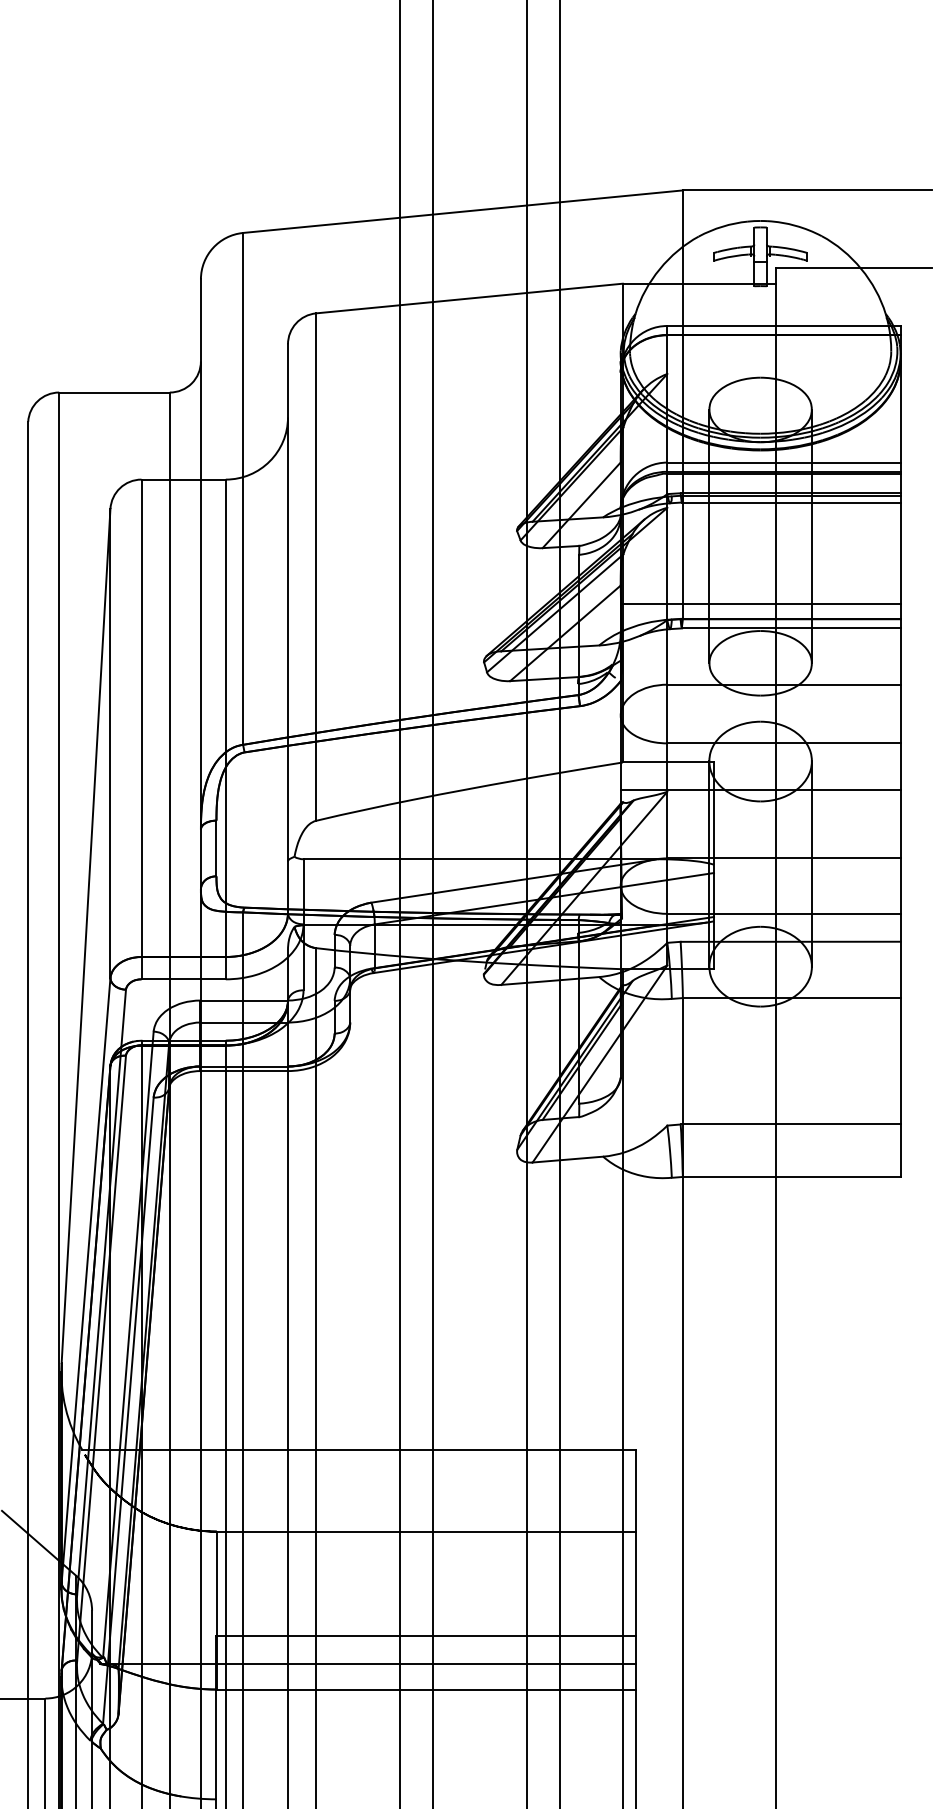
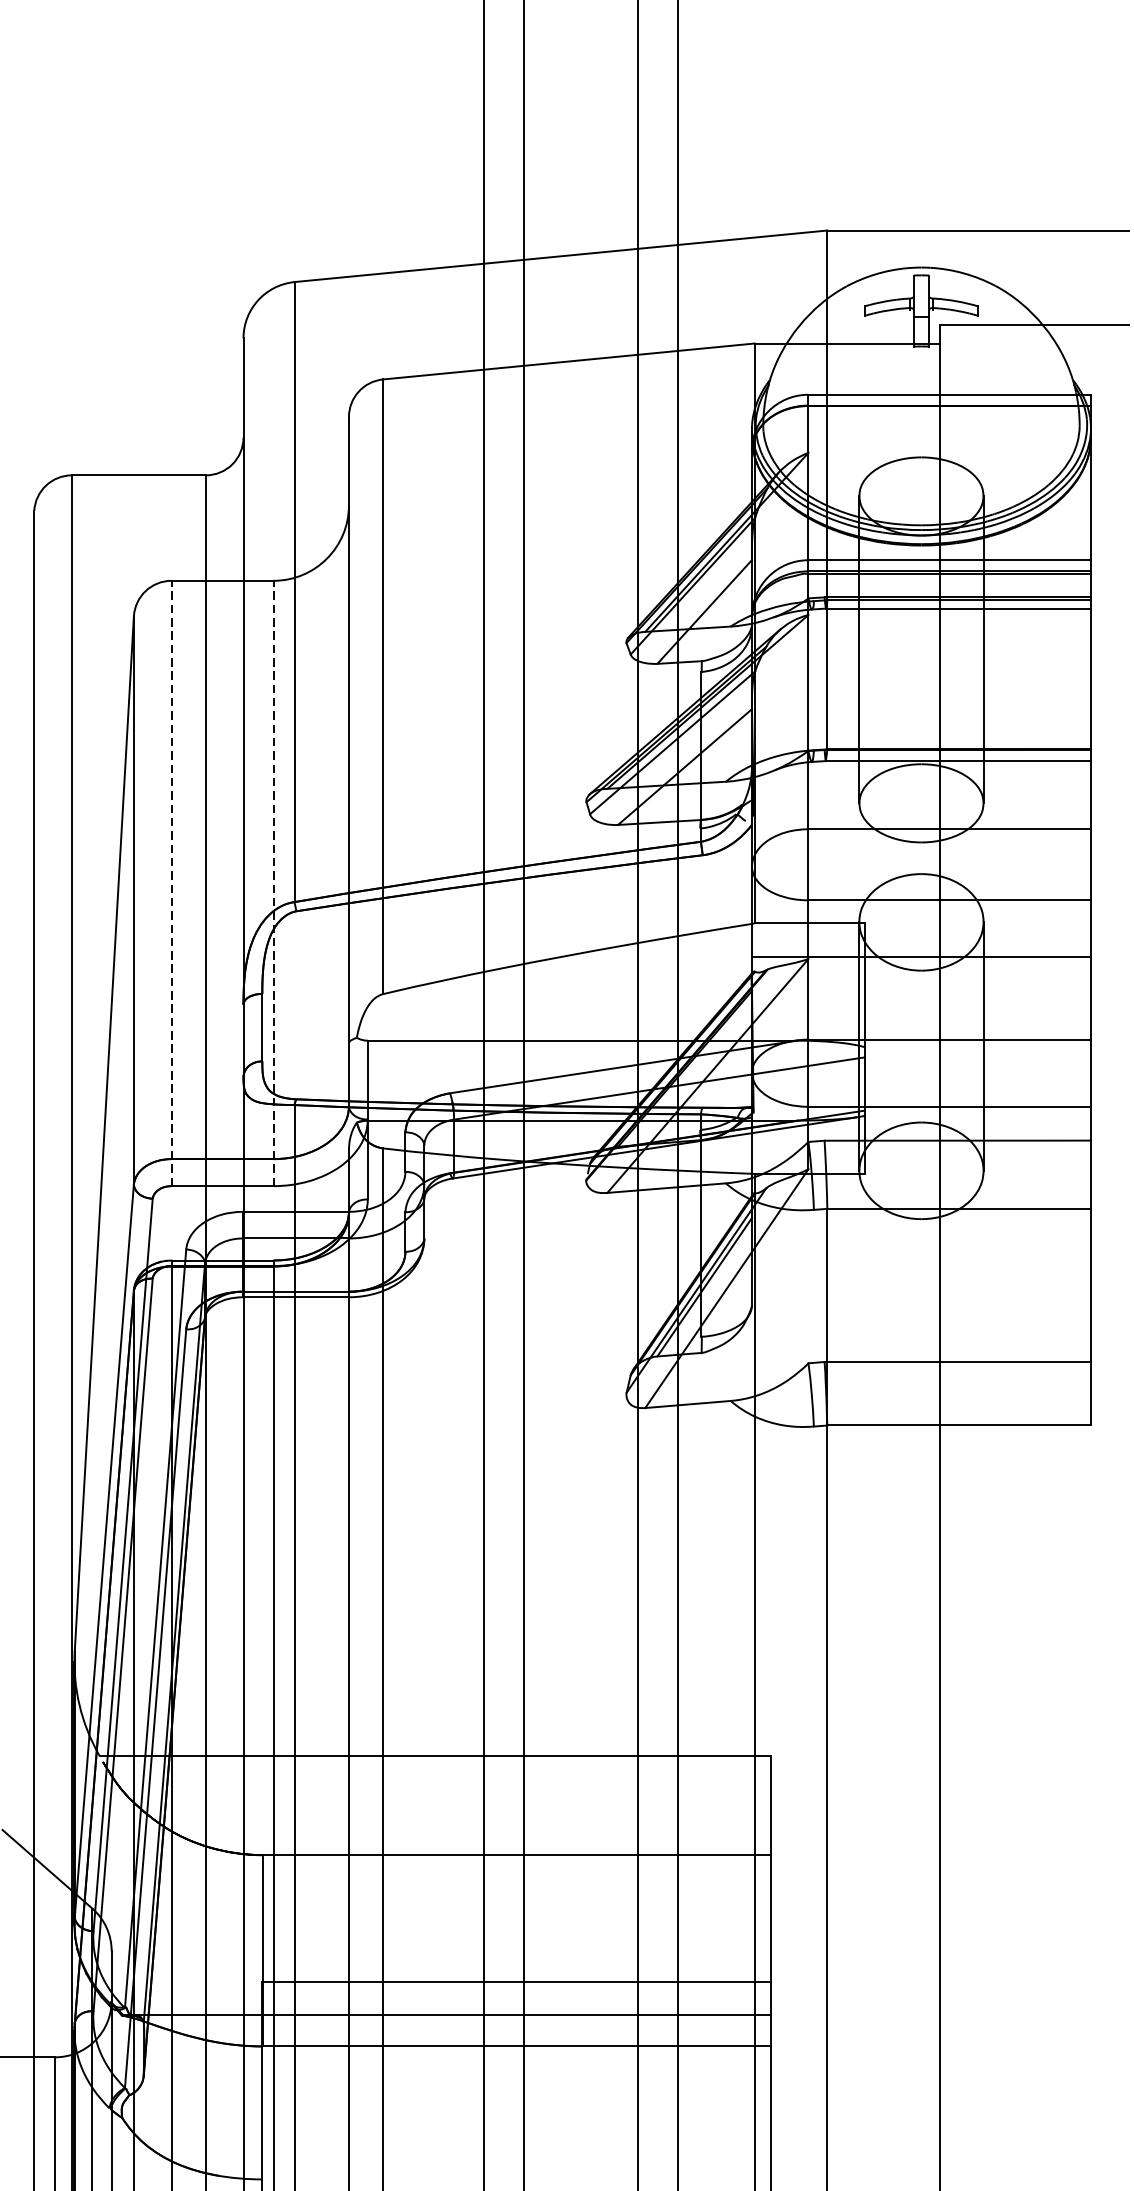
line: (760, 603) -> (921, 730), removed
line: (141, 729) -> (171, 883), solid -> dashed
line: (225, 729) -> (273, 883), solid -> dashed

